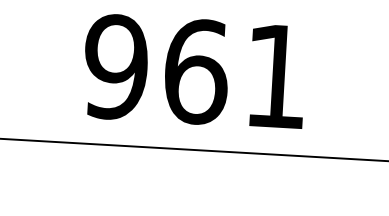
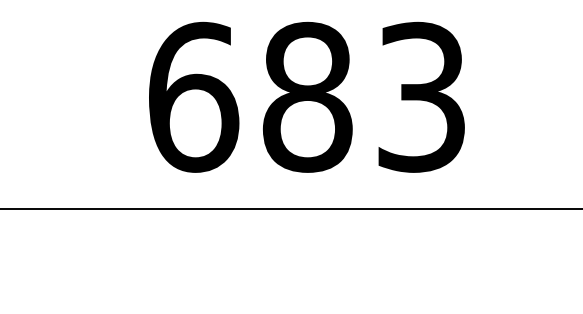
text: (194, 71) -> (305, 96), 961 -> 683

